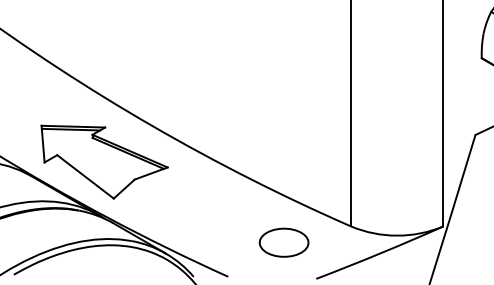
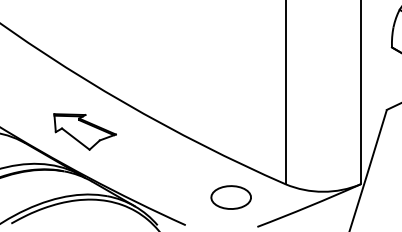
part: (104, 161) -> (85, 131), size x0.6

